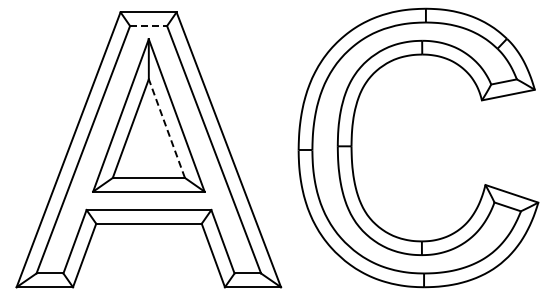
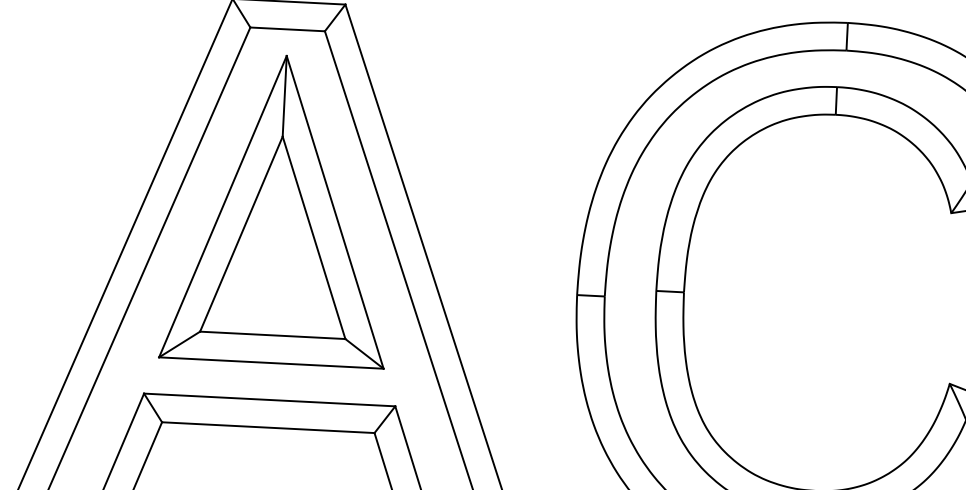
line: (148, 26) -> (287, 30), dashed -> solid
line: (166, 128) -> (313, 237), dashed -> solid

